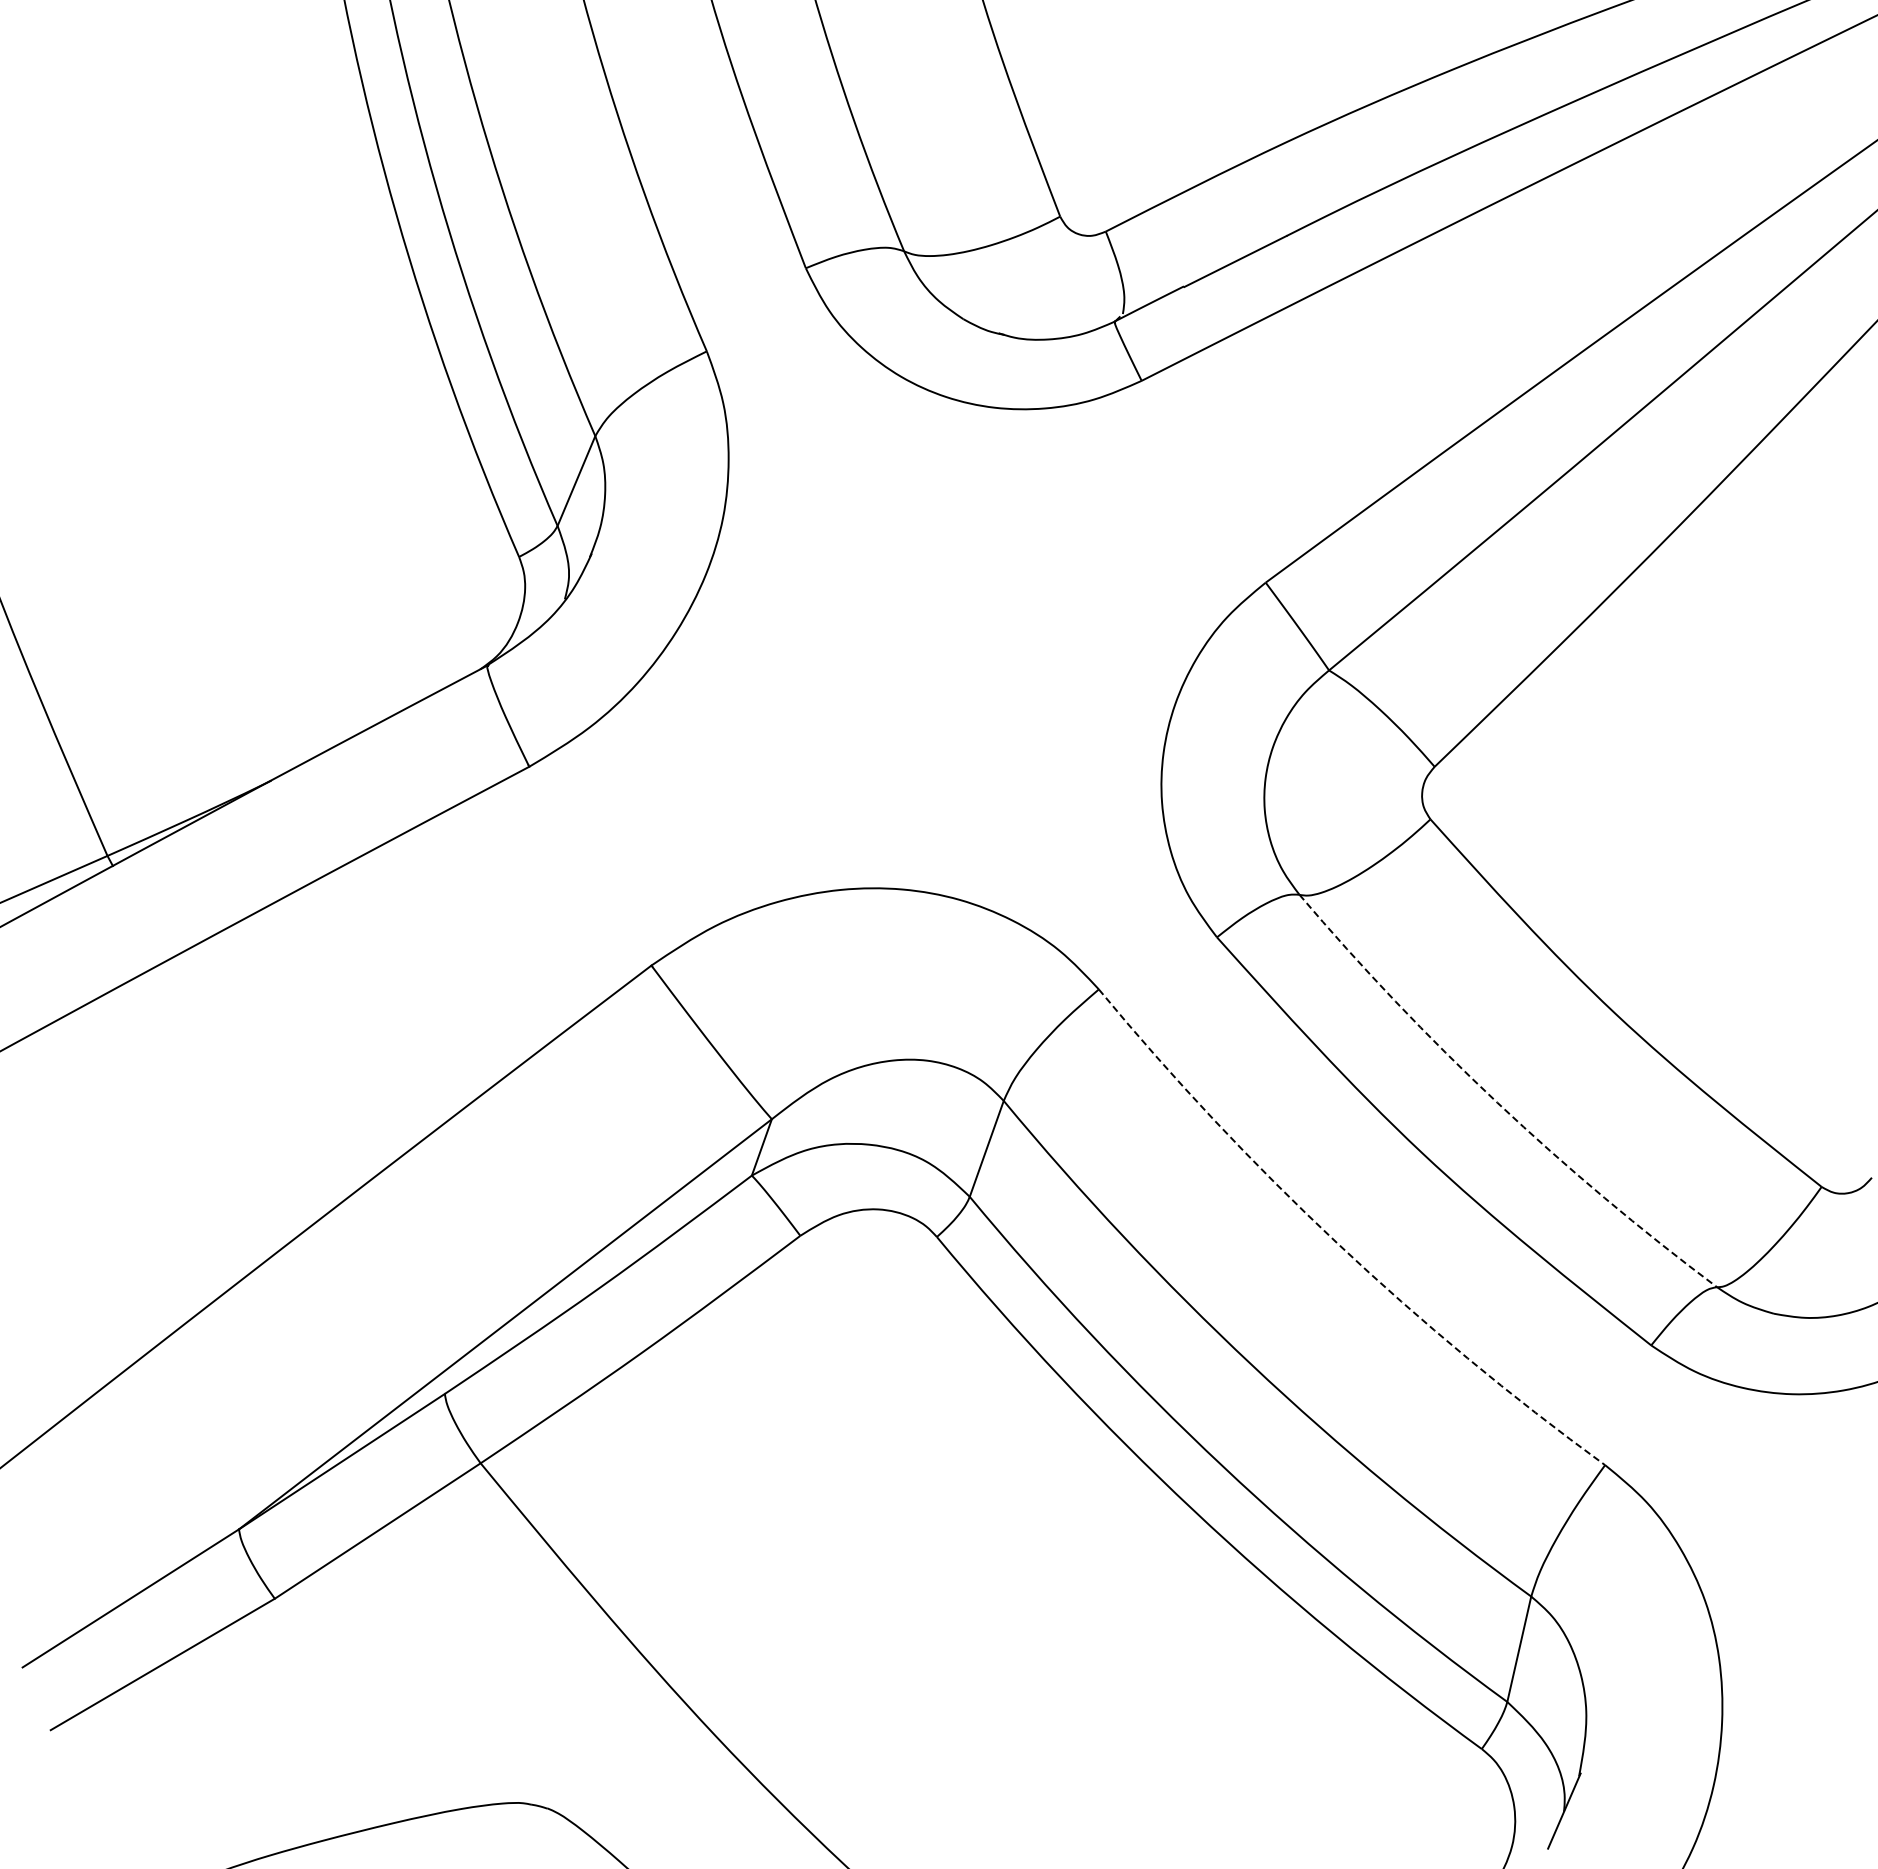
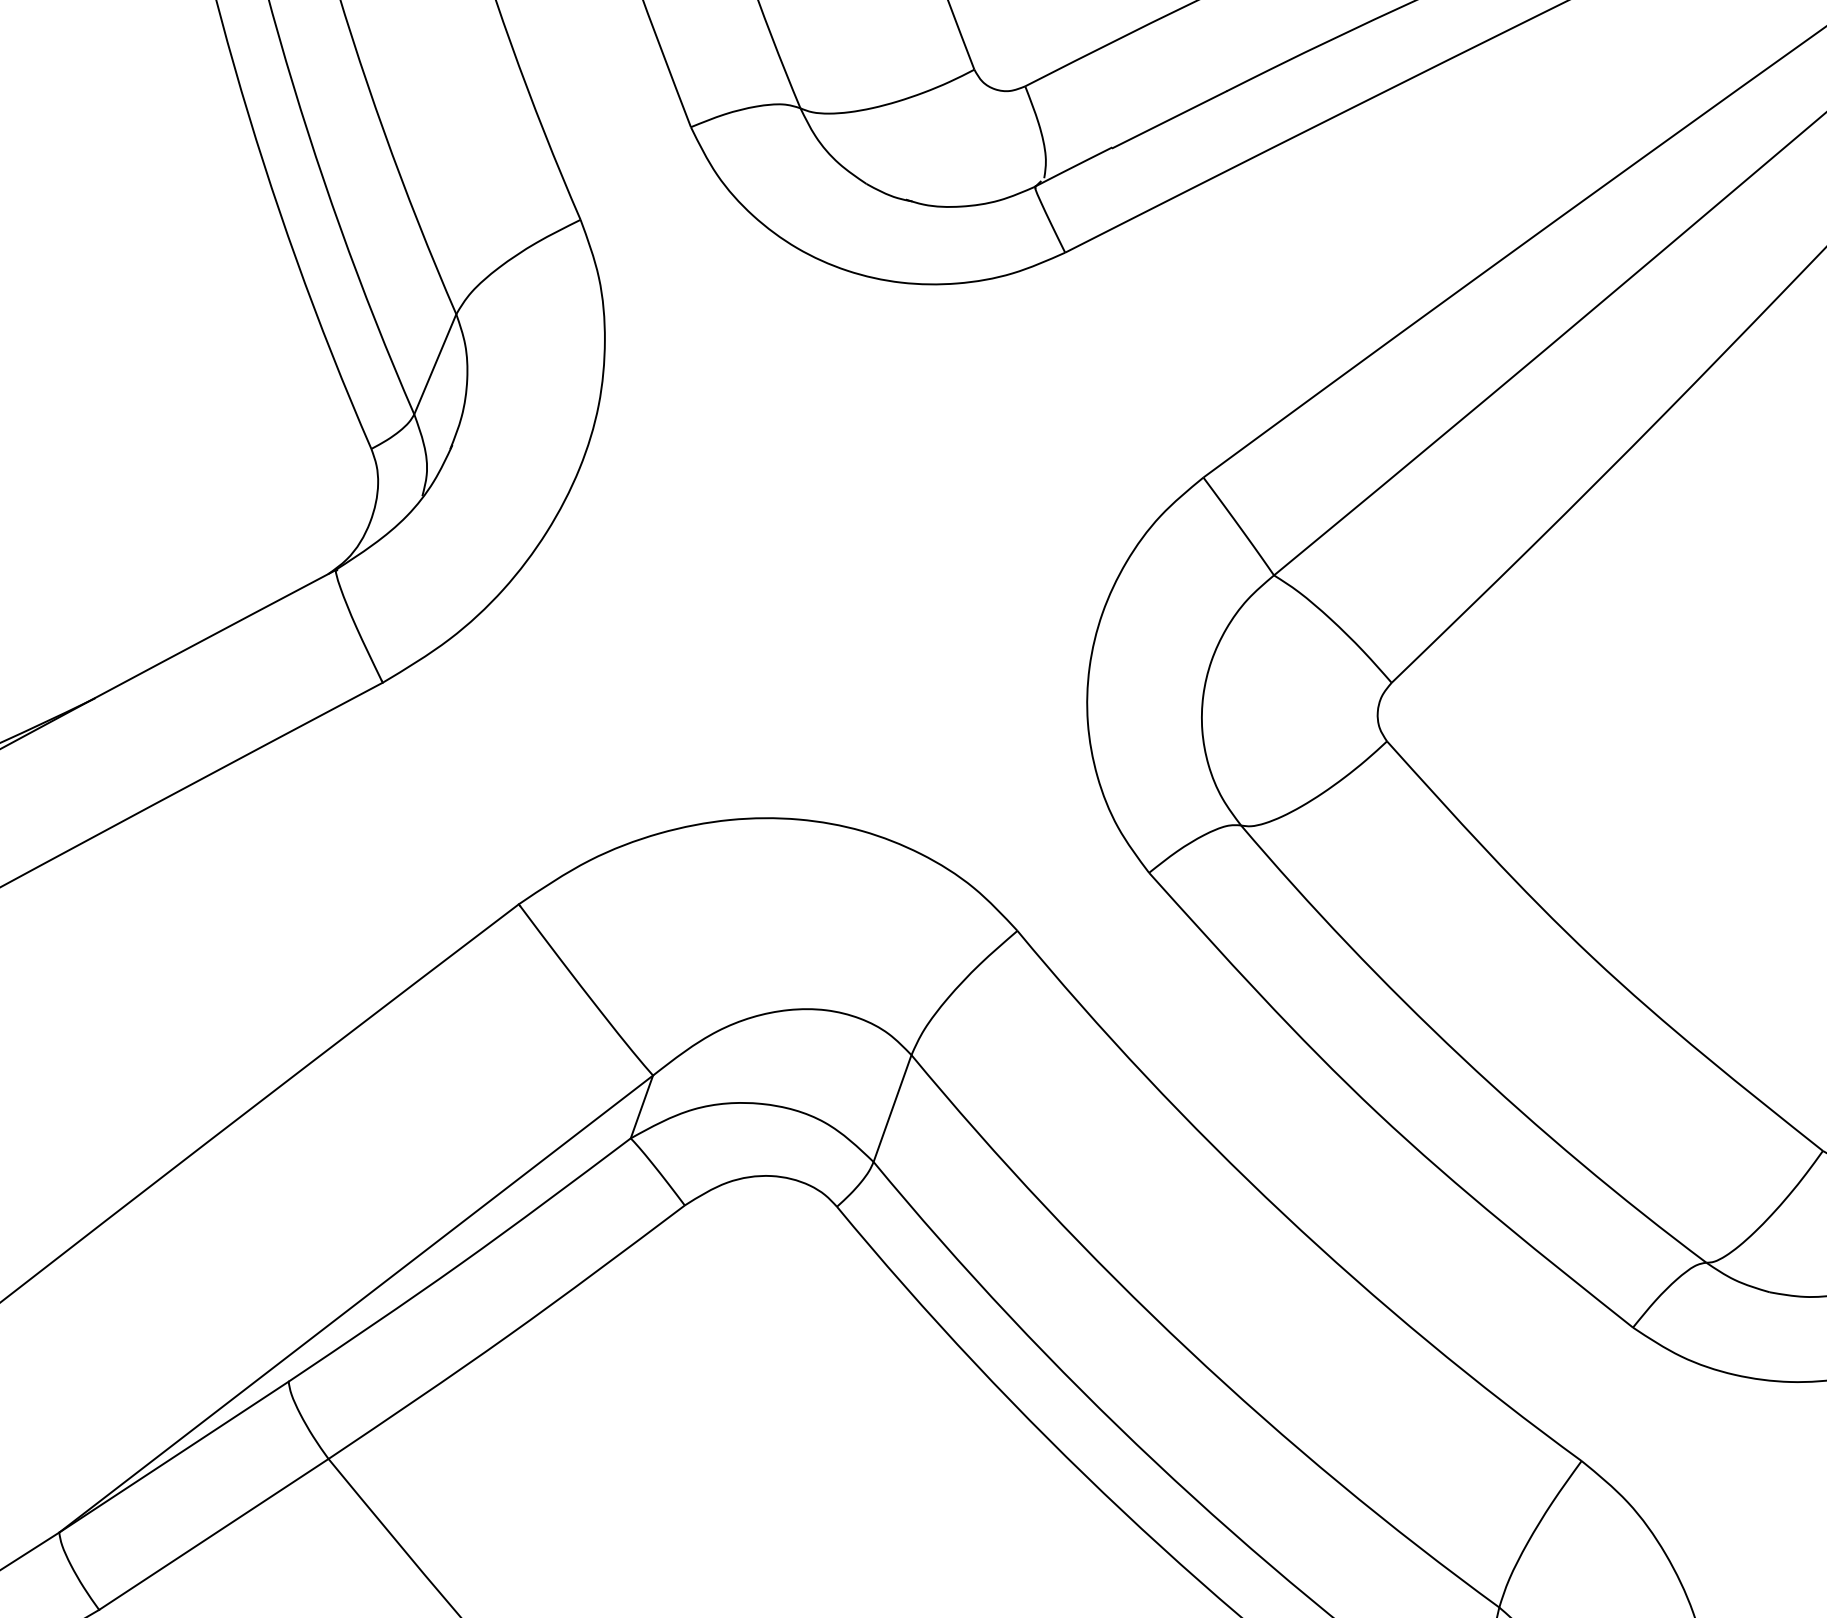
arc: (1497, 1102) -> (1461, 1056), dashed -> solid
arc: (1337, 1243) -> (1283, 1214), dashed -> solid

